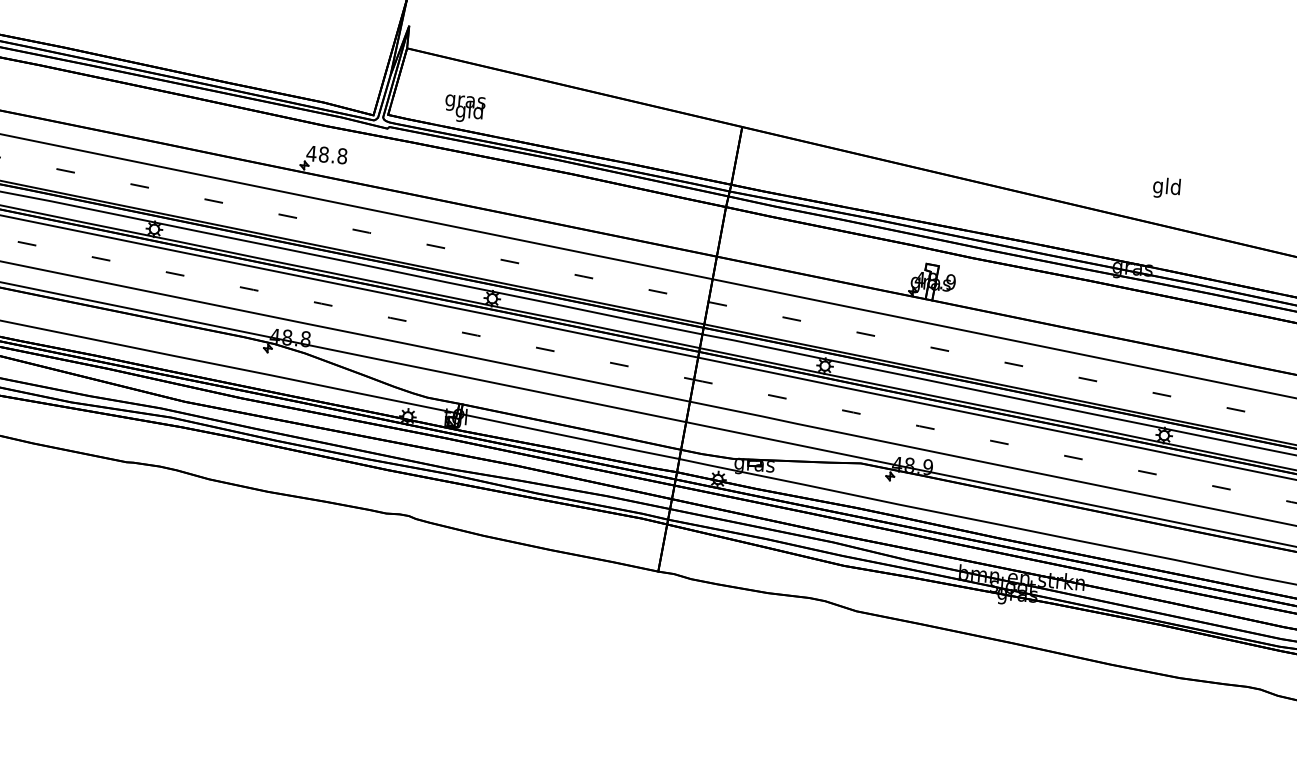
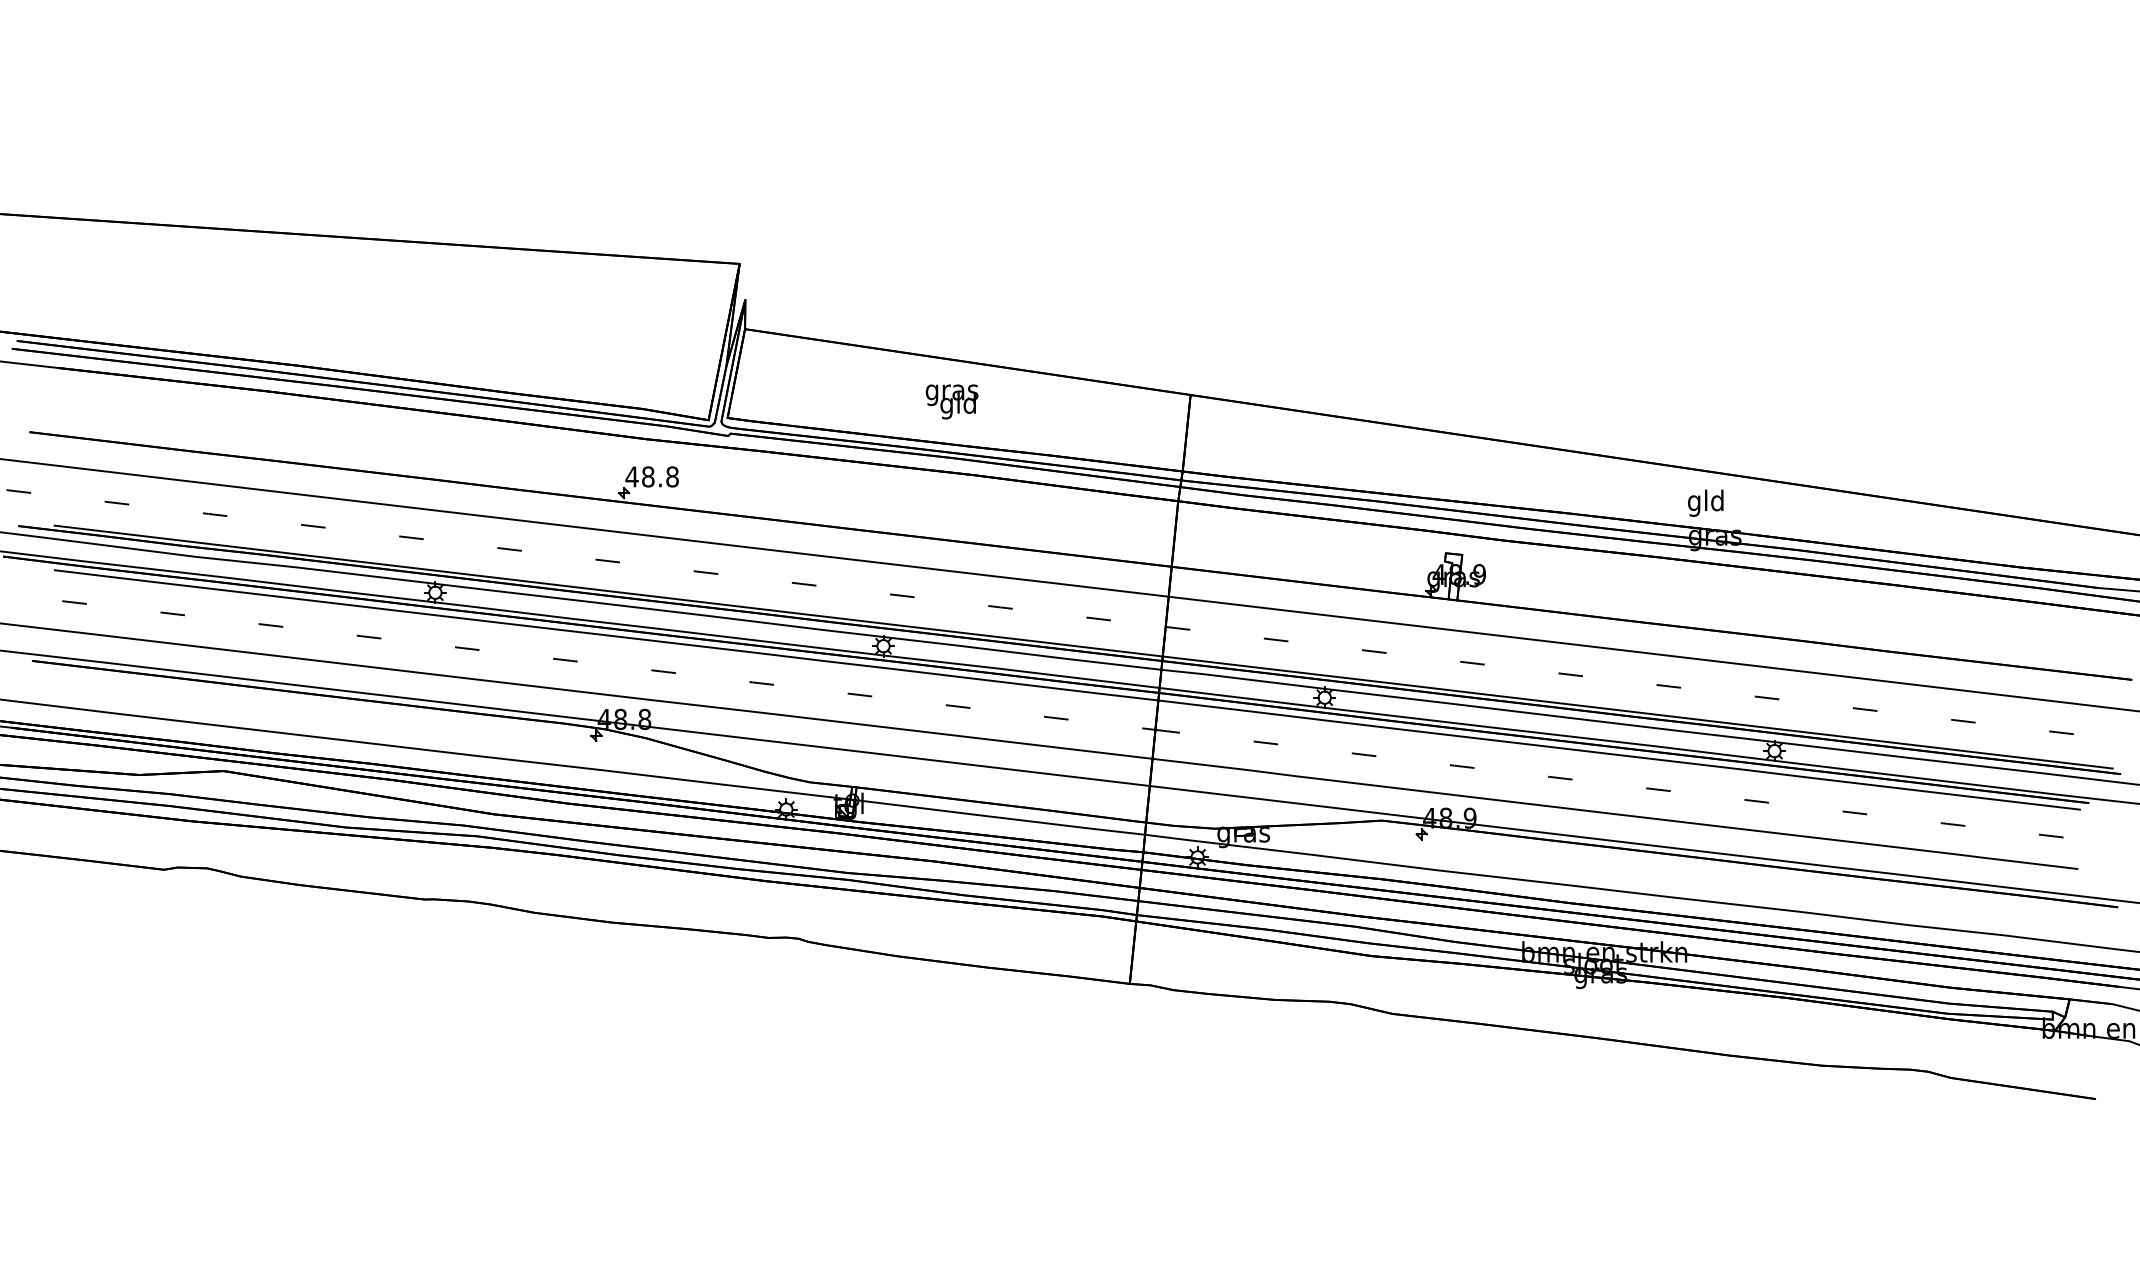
text: (464, 108) -> (951, 401), moved
text: (1166, 187) -> (1705, 502), moved

